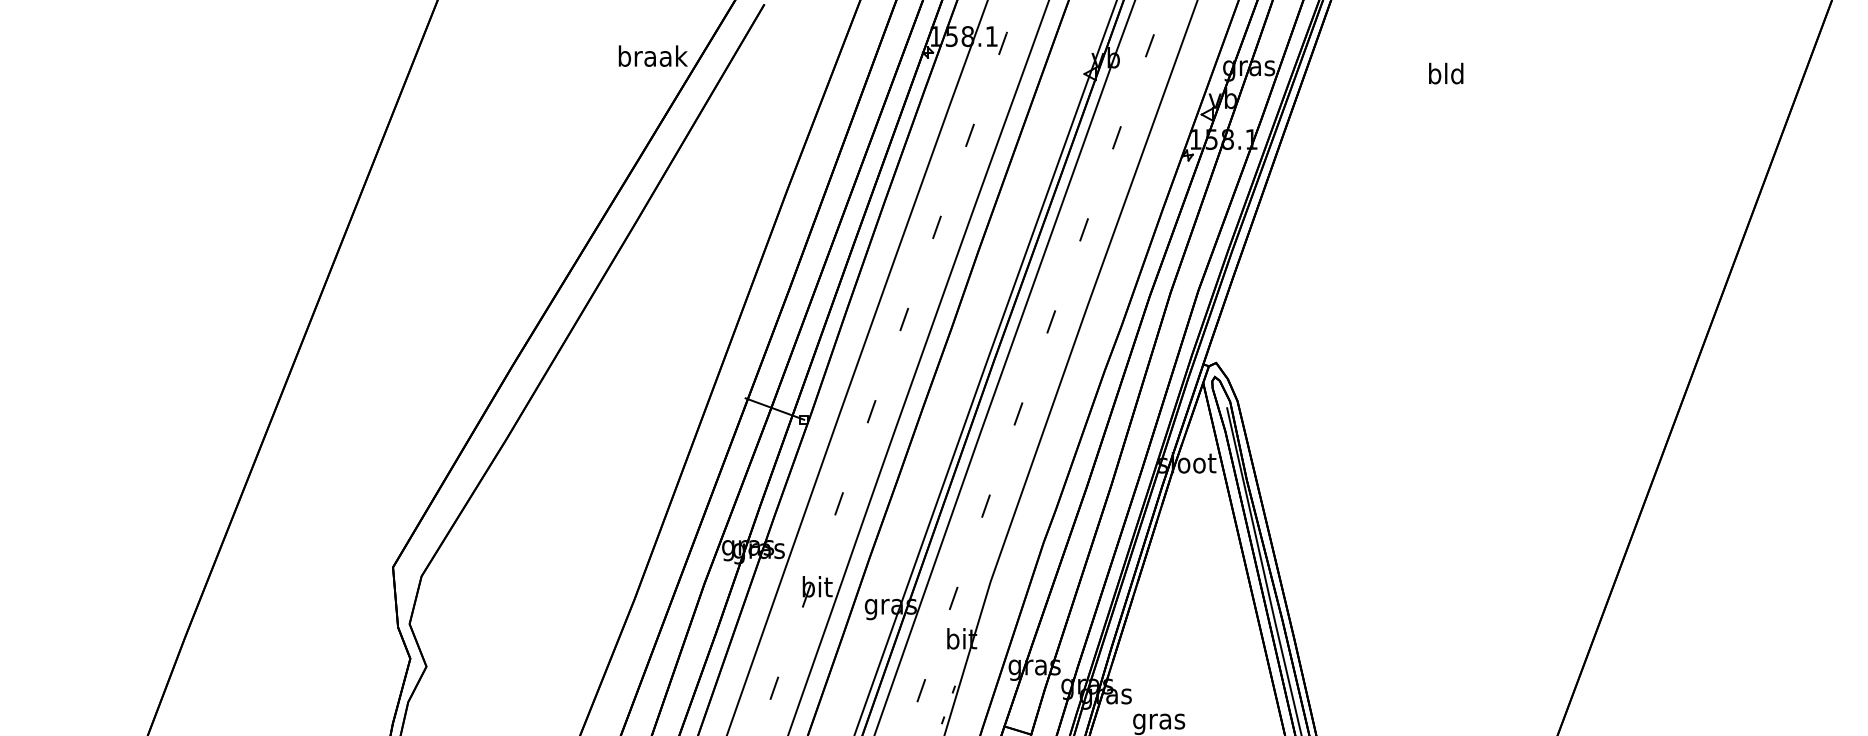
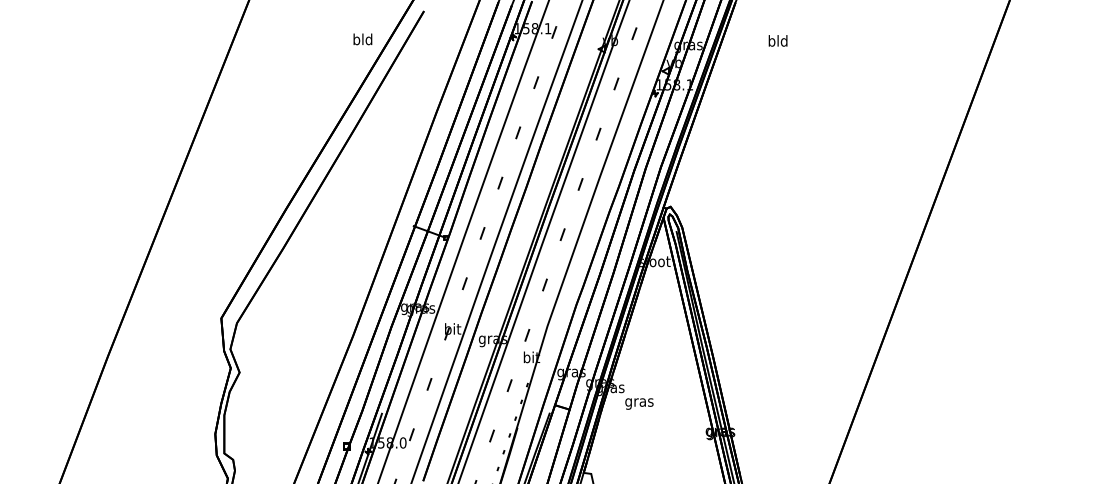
text: (651, 56) -> (362, 39), braak -> bld
text: (1445, 72) -> (777, 40), moved

